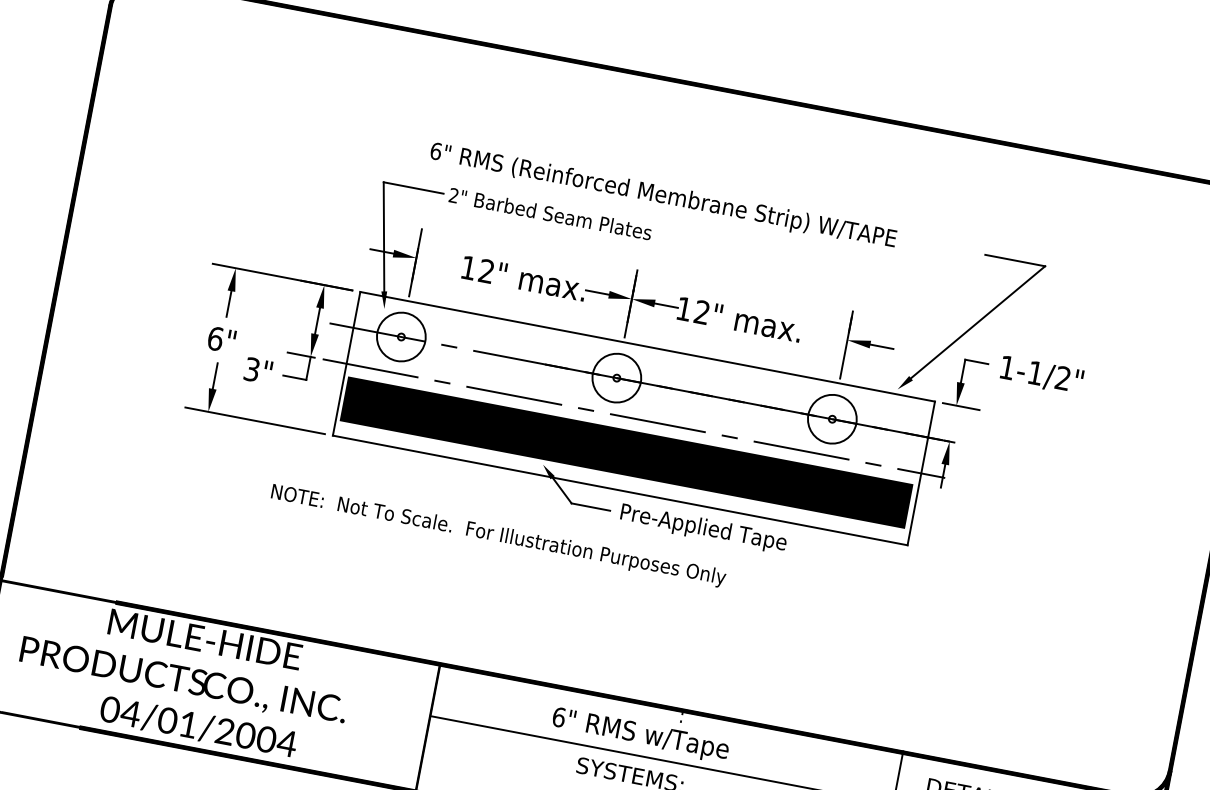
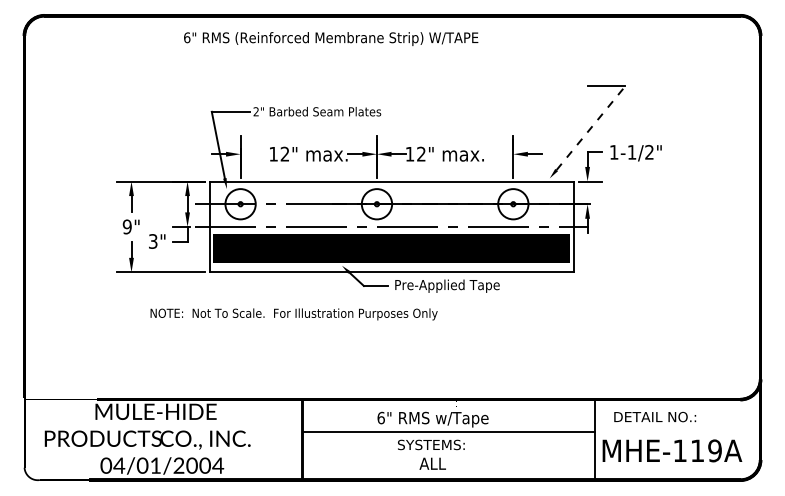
text: (663, 195) -> (331, 38), moved
line: (978, 321) -> (591, 127), solid -> dashed
text: (214, 337) -> (126, 226), 6" -> 9"
text: (497, 535) -> (293, 314), moved

